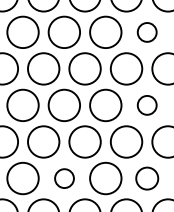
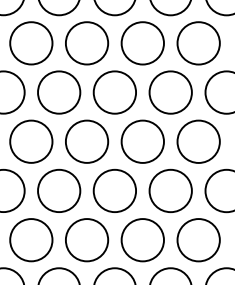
part: (147, 32) -> (198, 43), size x1.67
part: (147, 105) -> (198, 141), size x1.67
part: (64, 178) -> (87, 240), size x1.67
part: (147, 178) -> (198, 240), size x1.43

